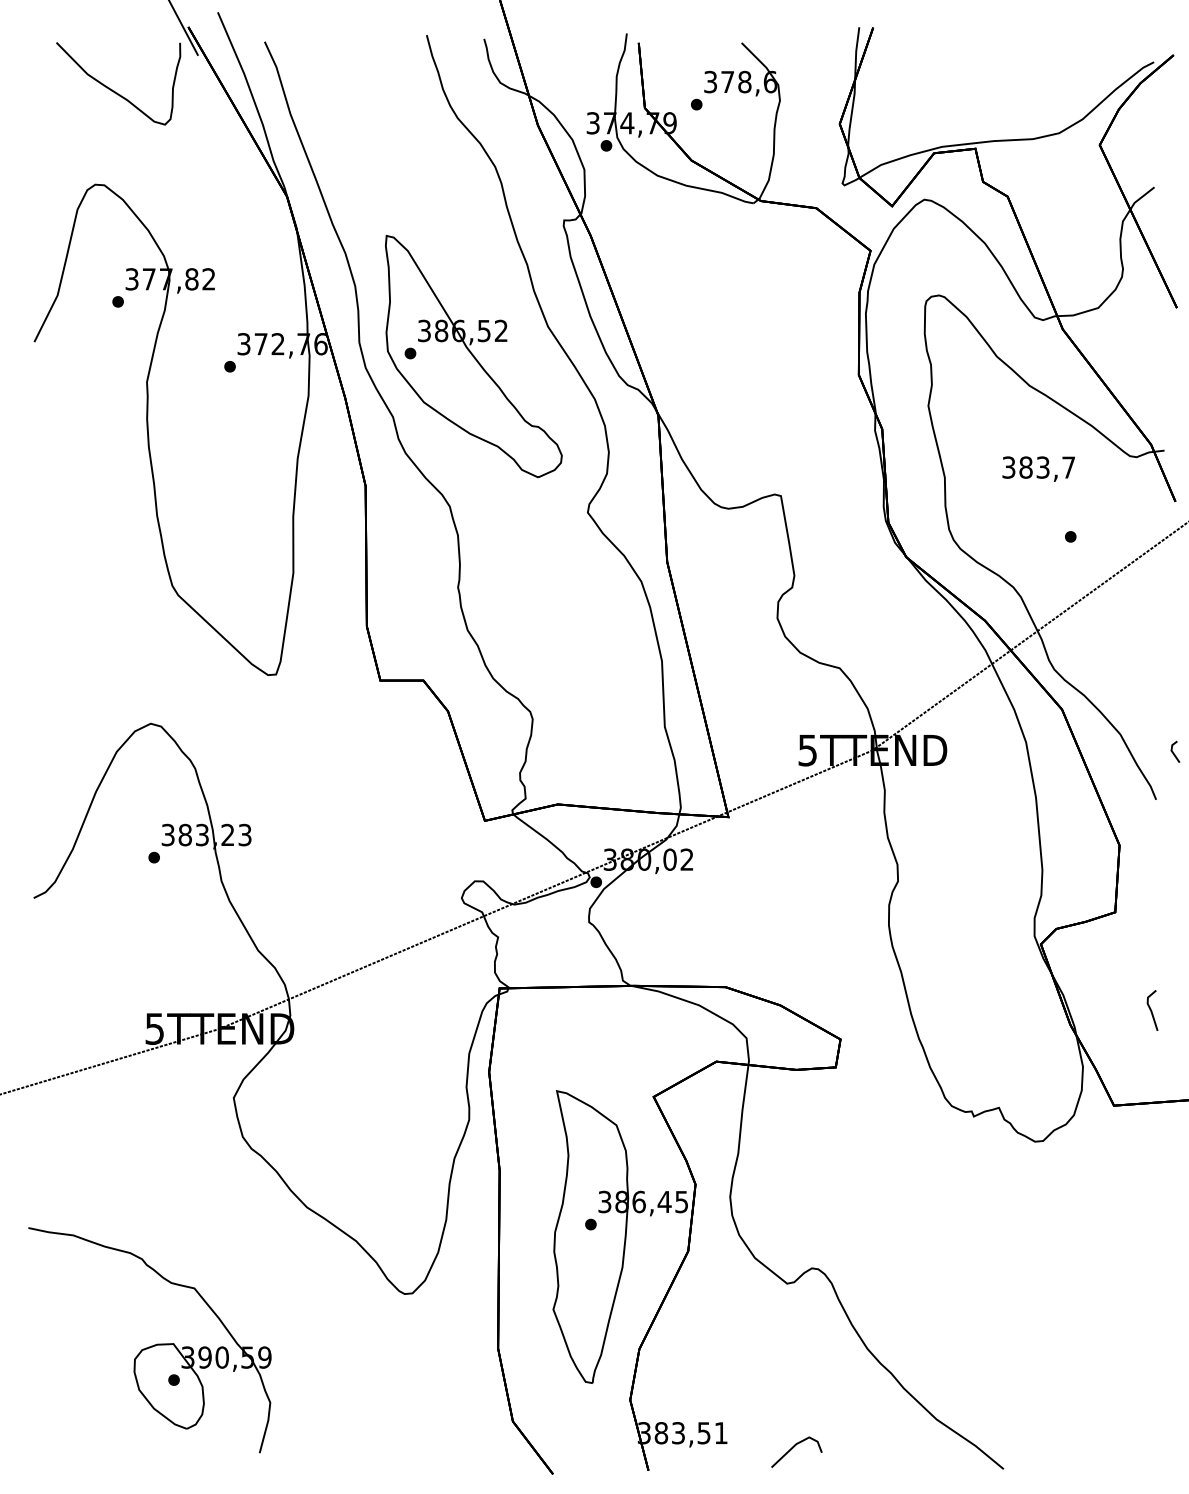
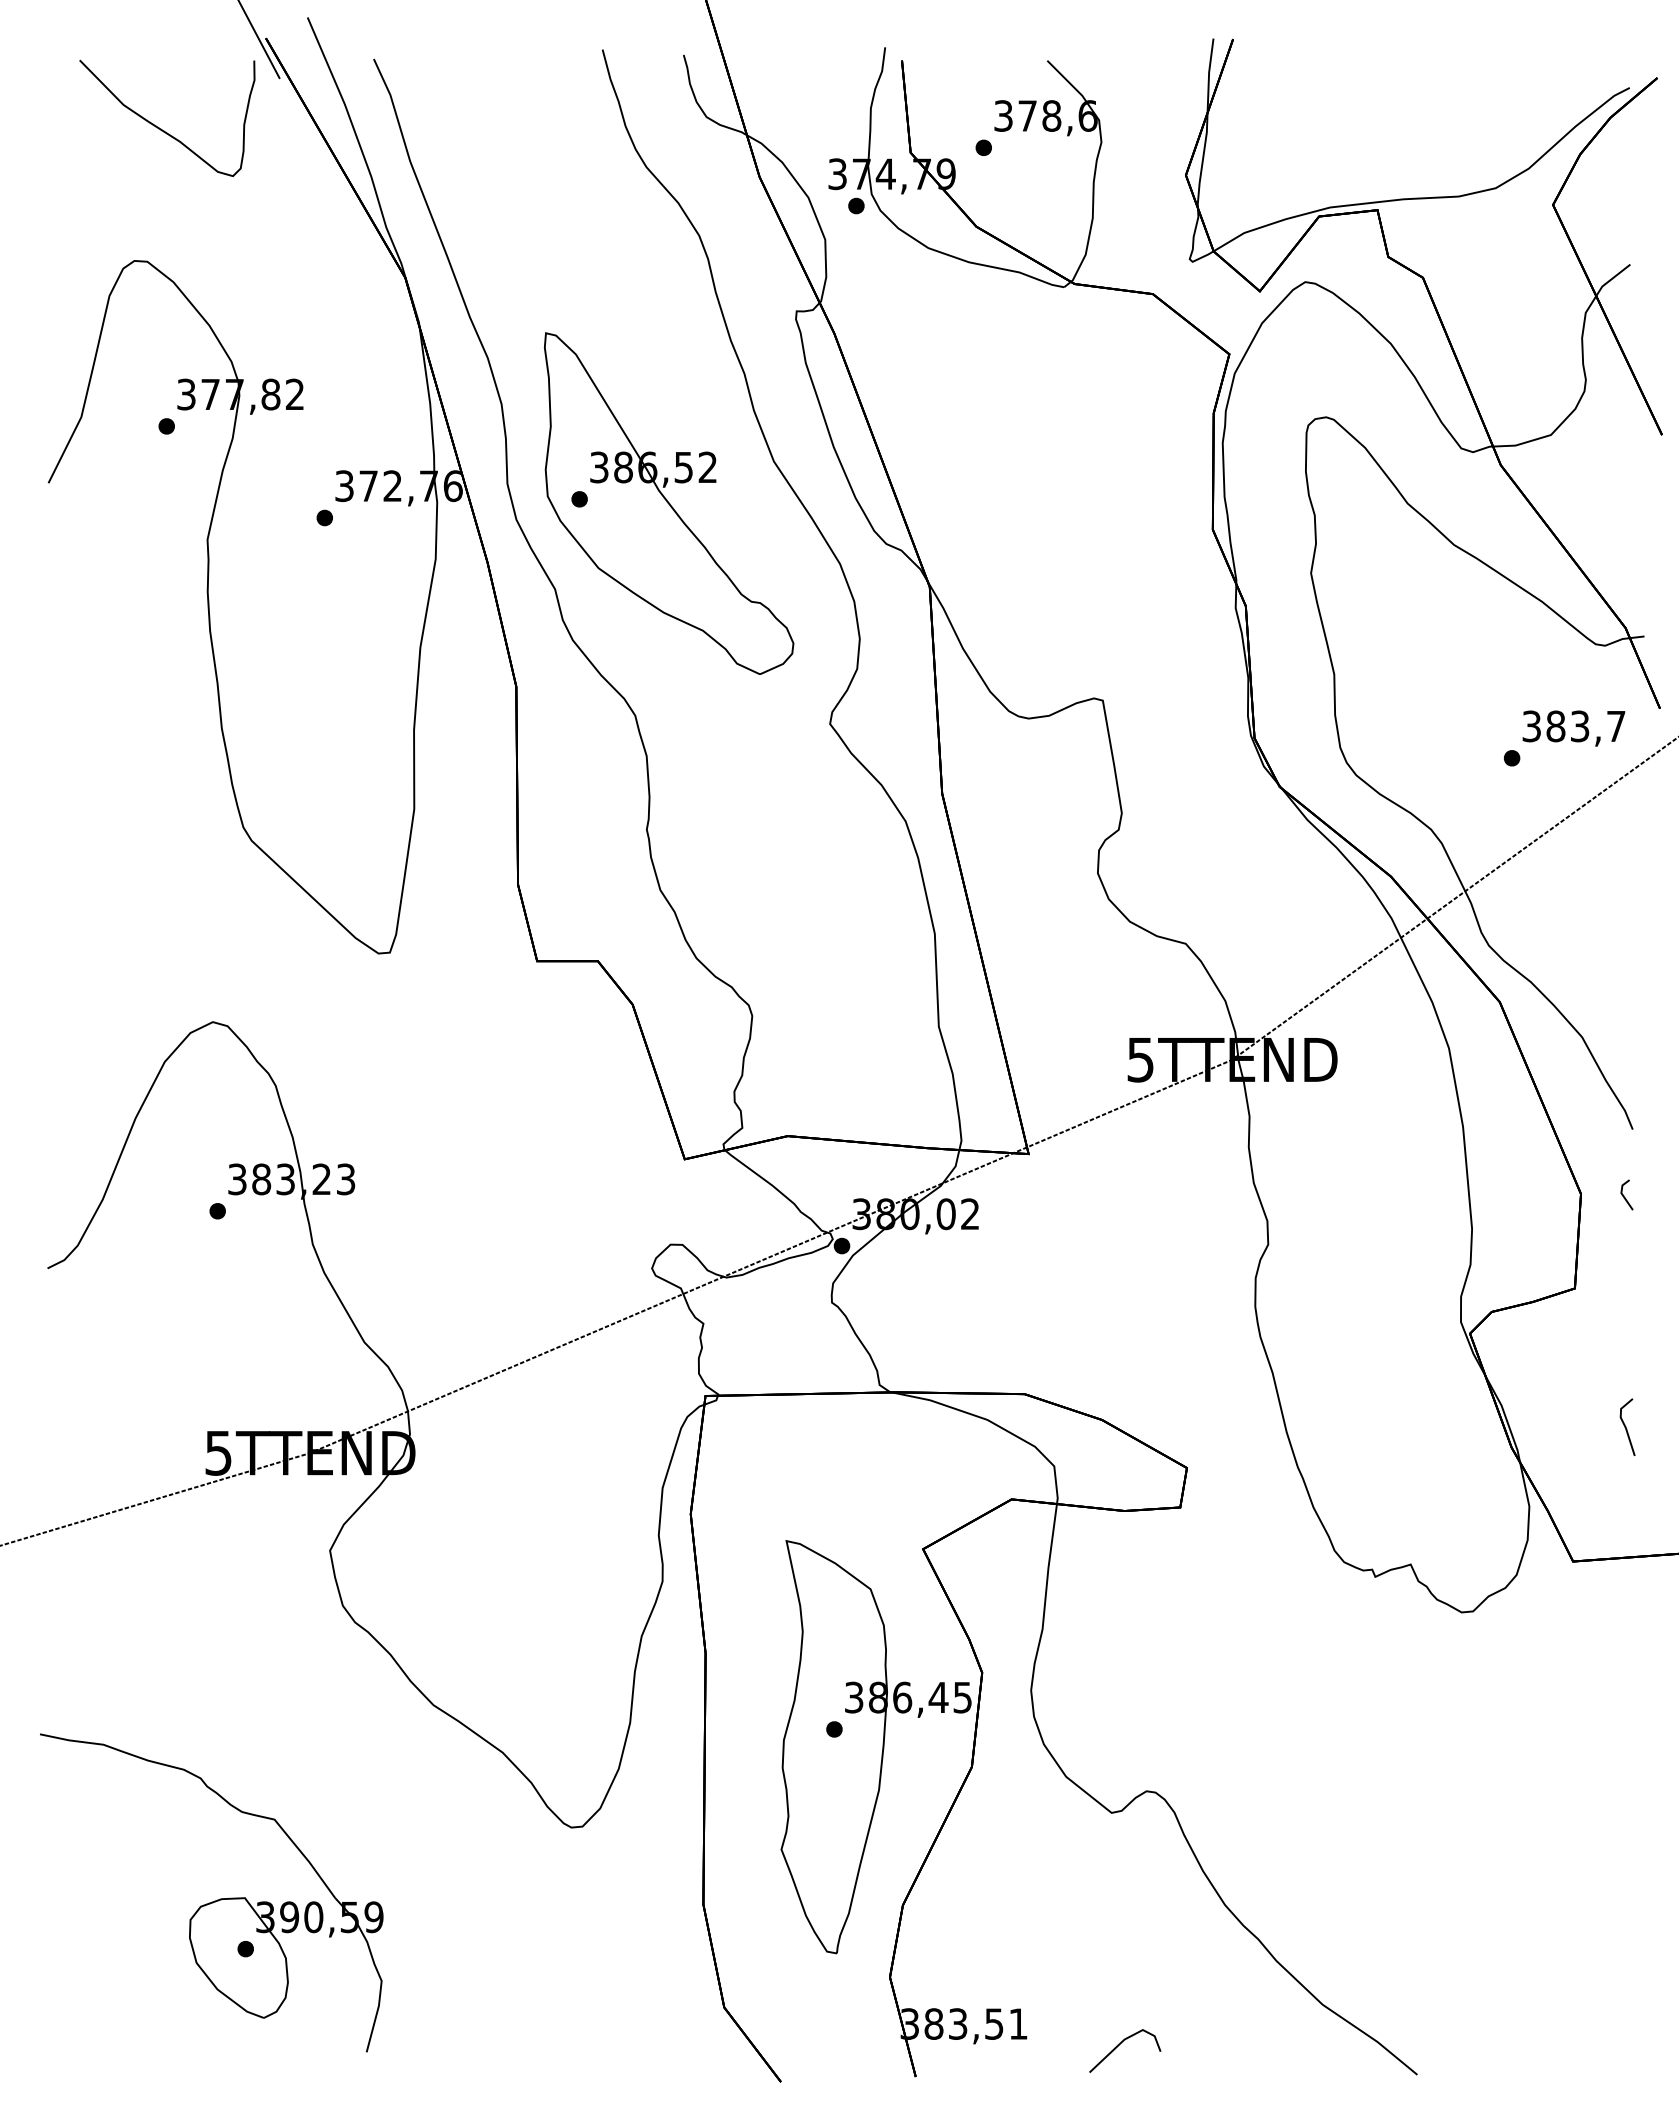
text: (1038, 469) -> (1573, 728), moved
line: (1173, 752) -> (1624, 1195), moved

